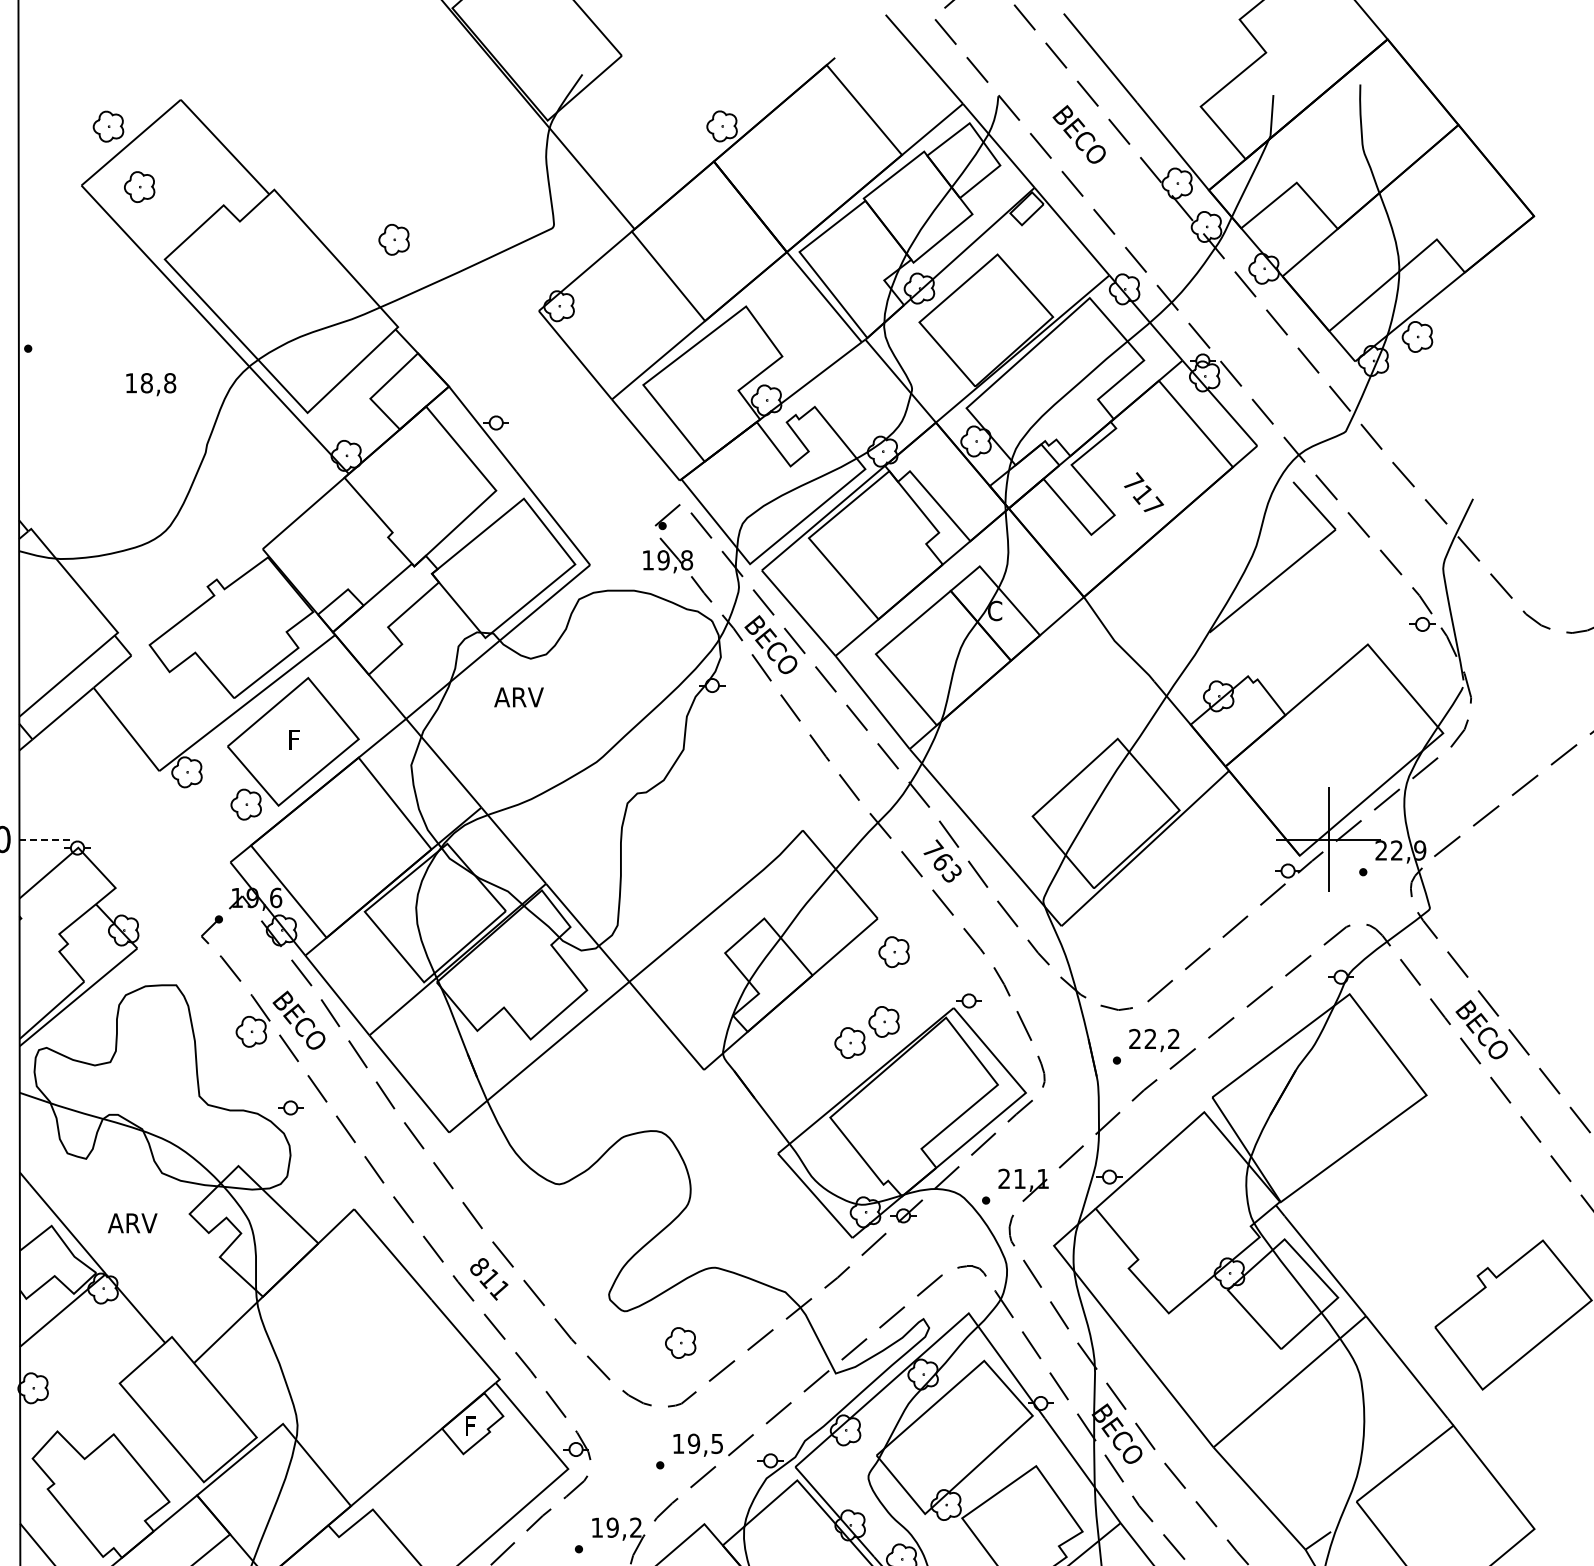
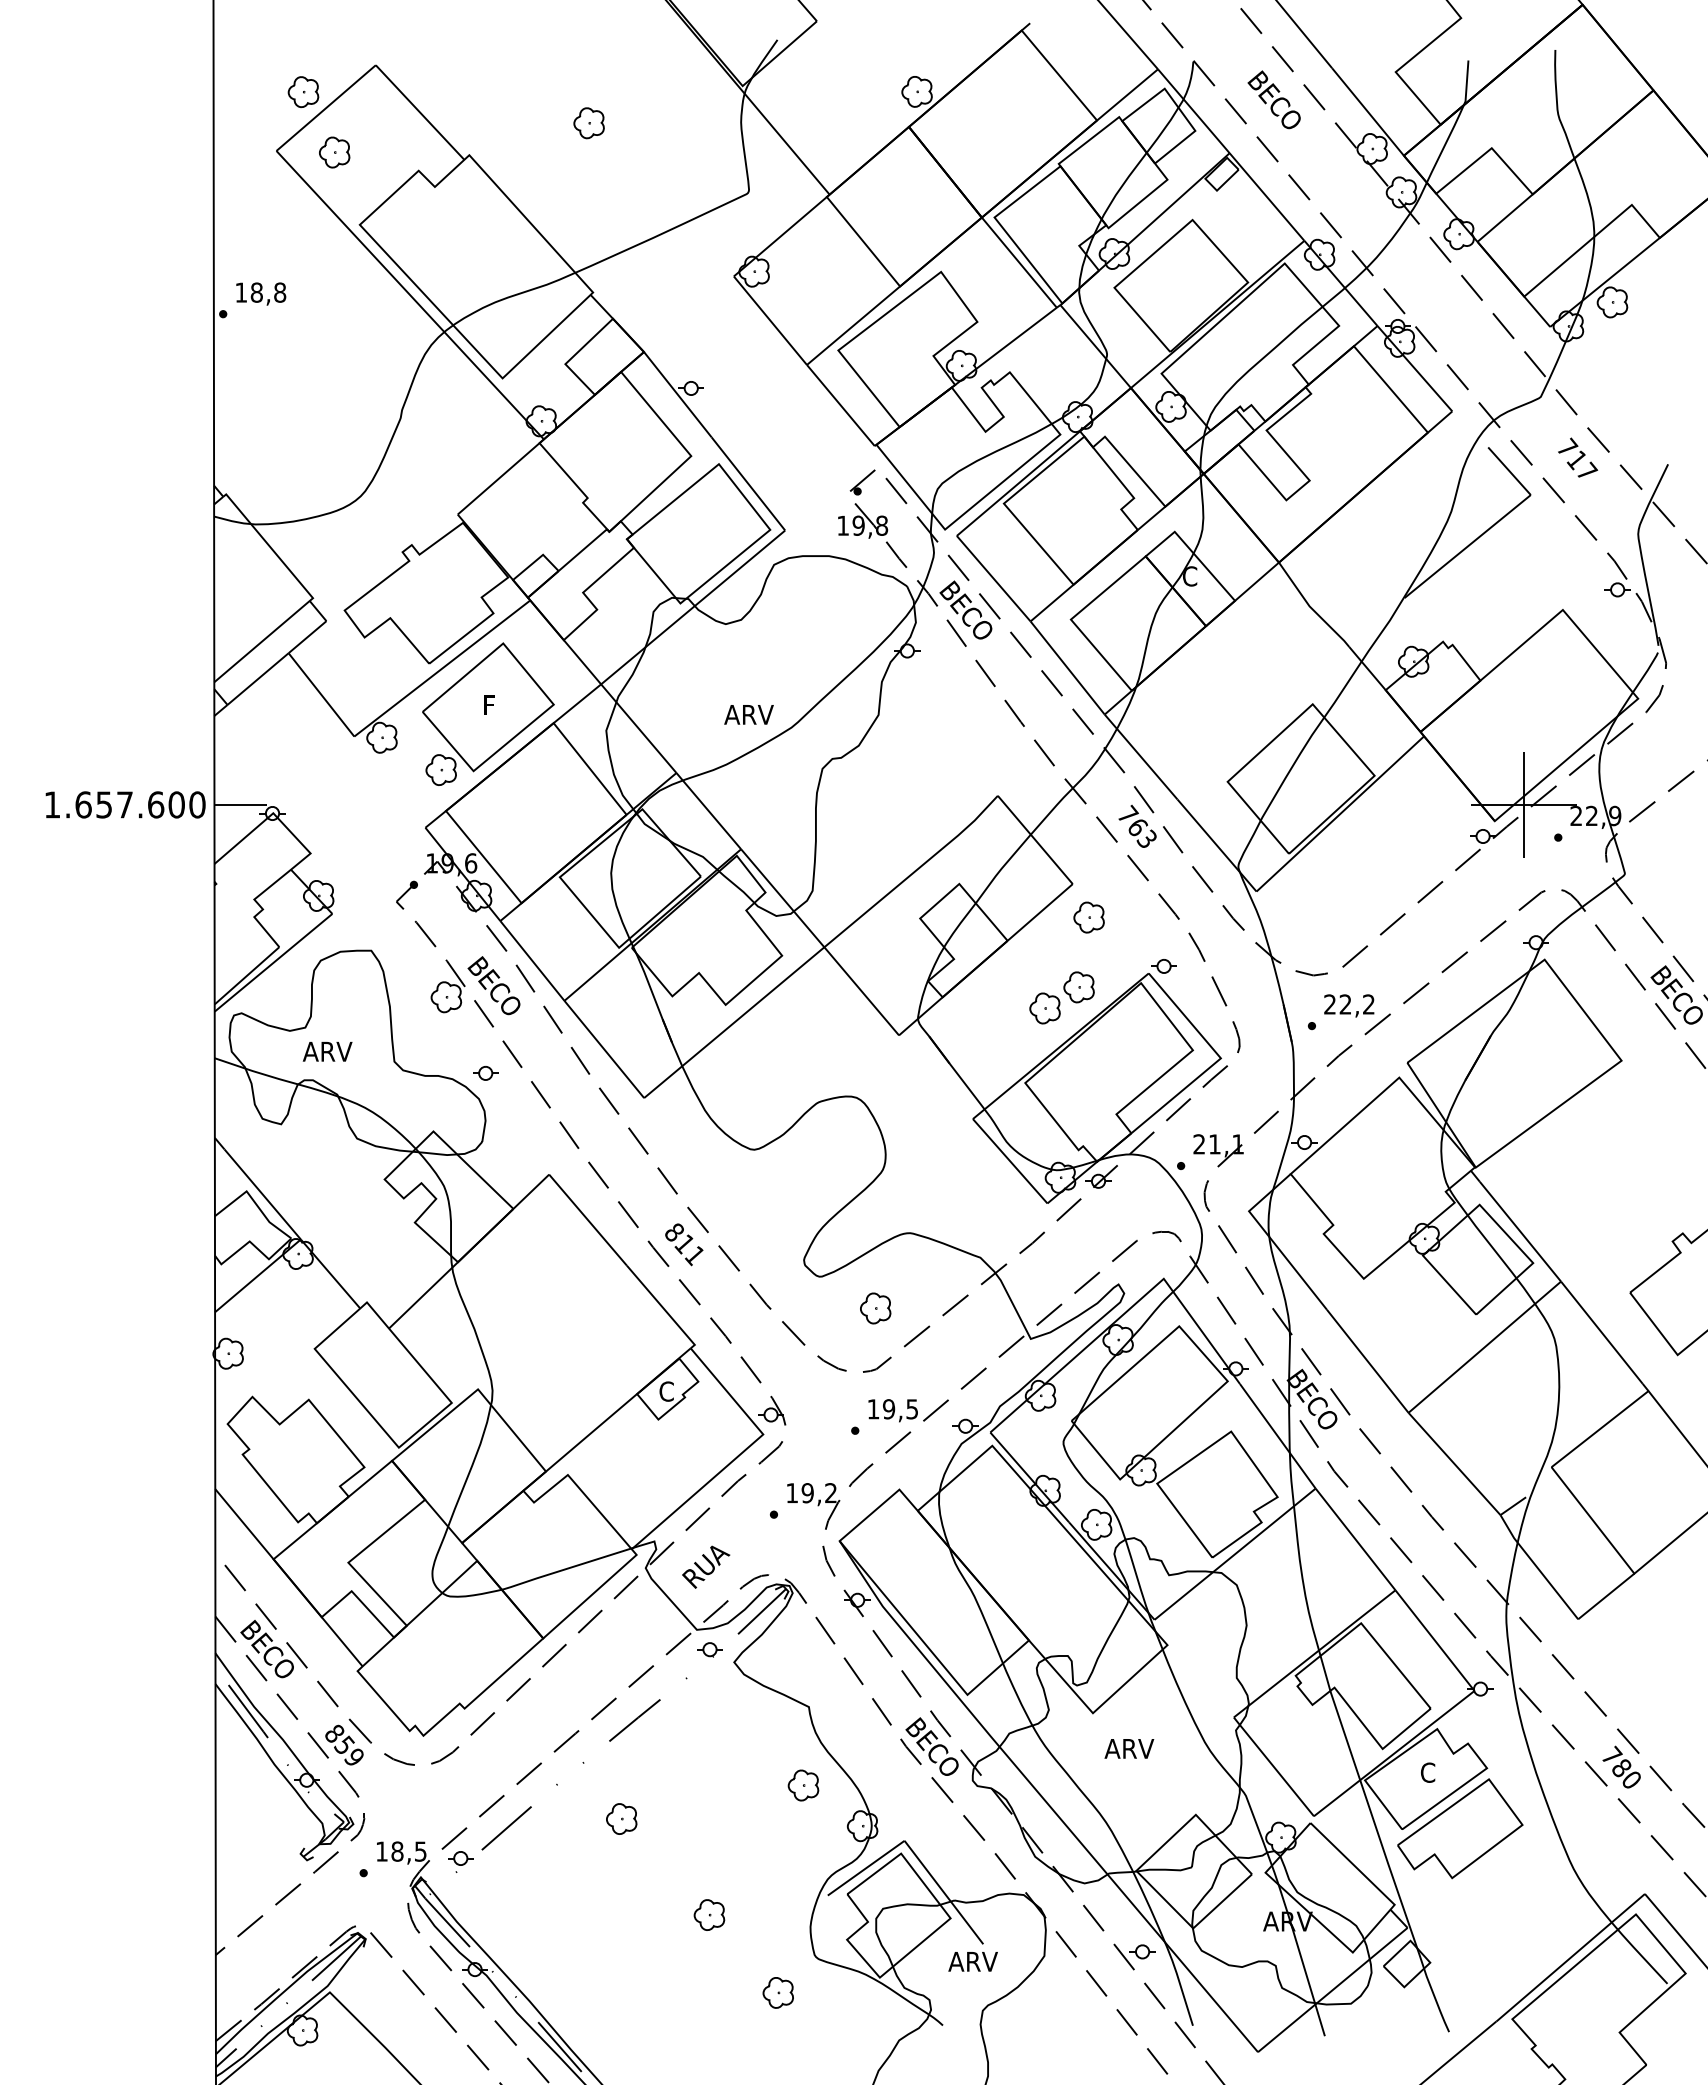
part: (393, 240) -> (588, 123), moved
text: (151, 384) -> (261, 293), moved
text: (1144, 492) -> (1578, 457), moved
text: (518, 697) -> (748, 714), moved
line: (46, 839) -> (241, 804), dashed -> solid
text: (132, 1223) -> (327, 1051), moved
text: (471, 1426) -> (666, 1391), F -> C

